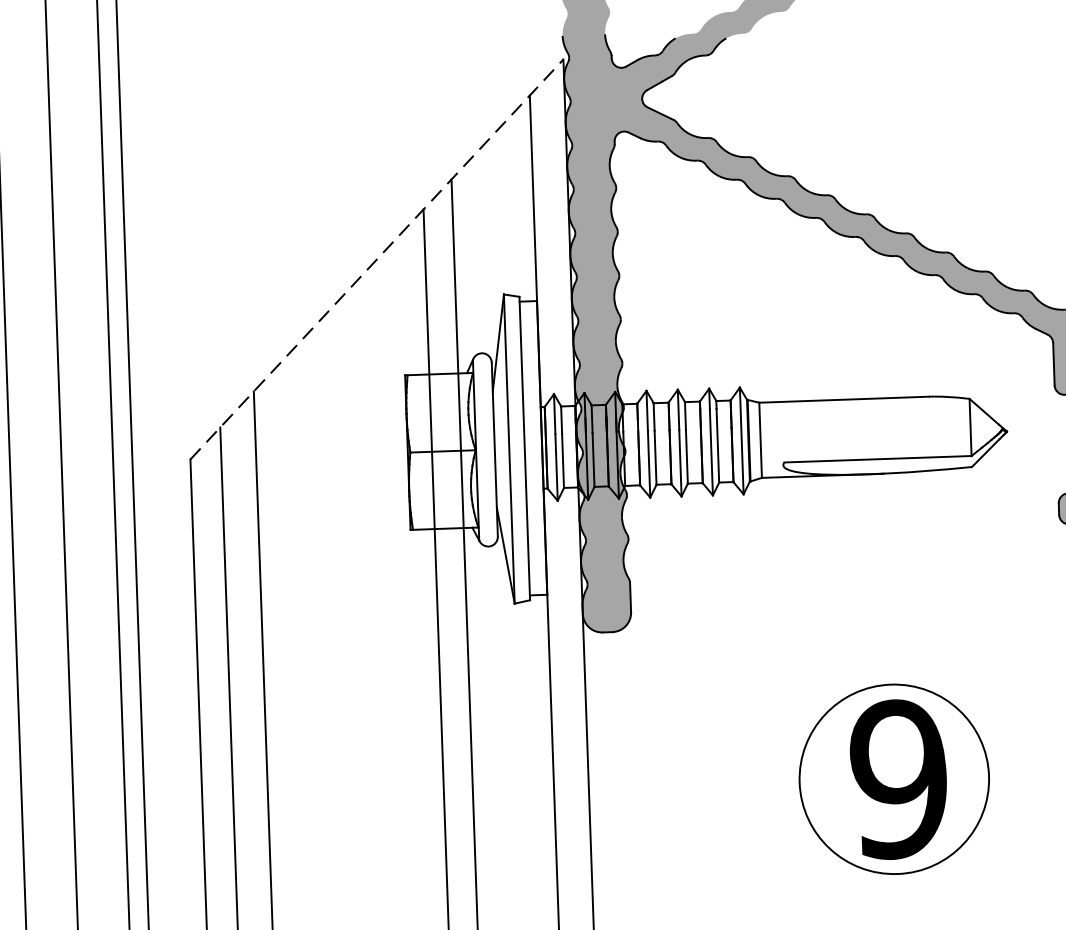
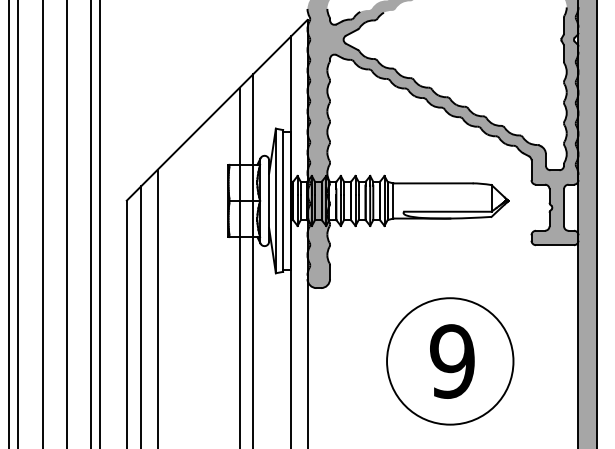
line: (377, 259) -> (217, 110), dashed -> solid
circle: (894, 779) -> (450, 361), size x1.43

